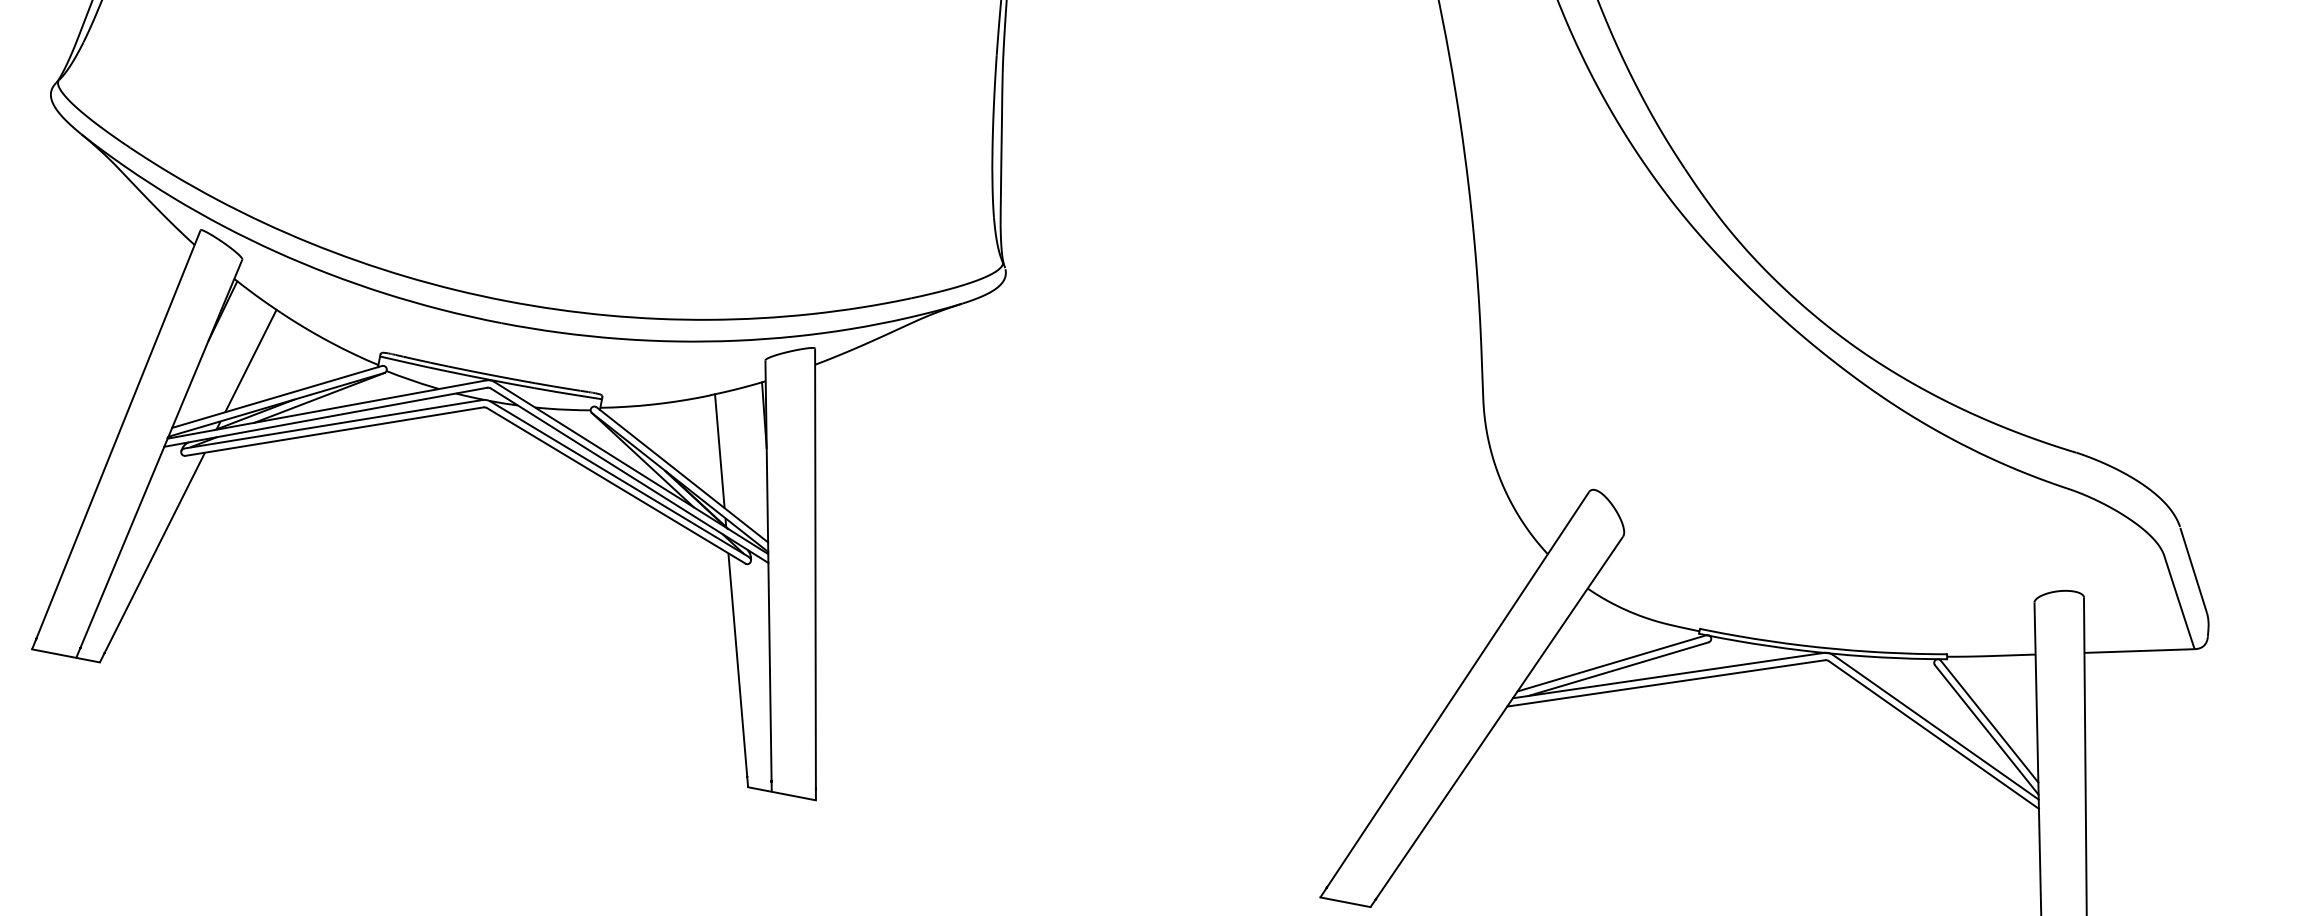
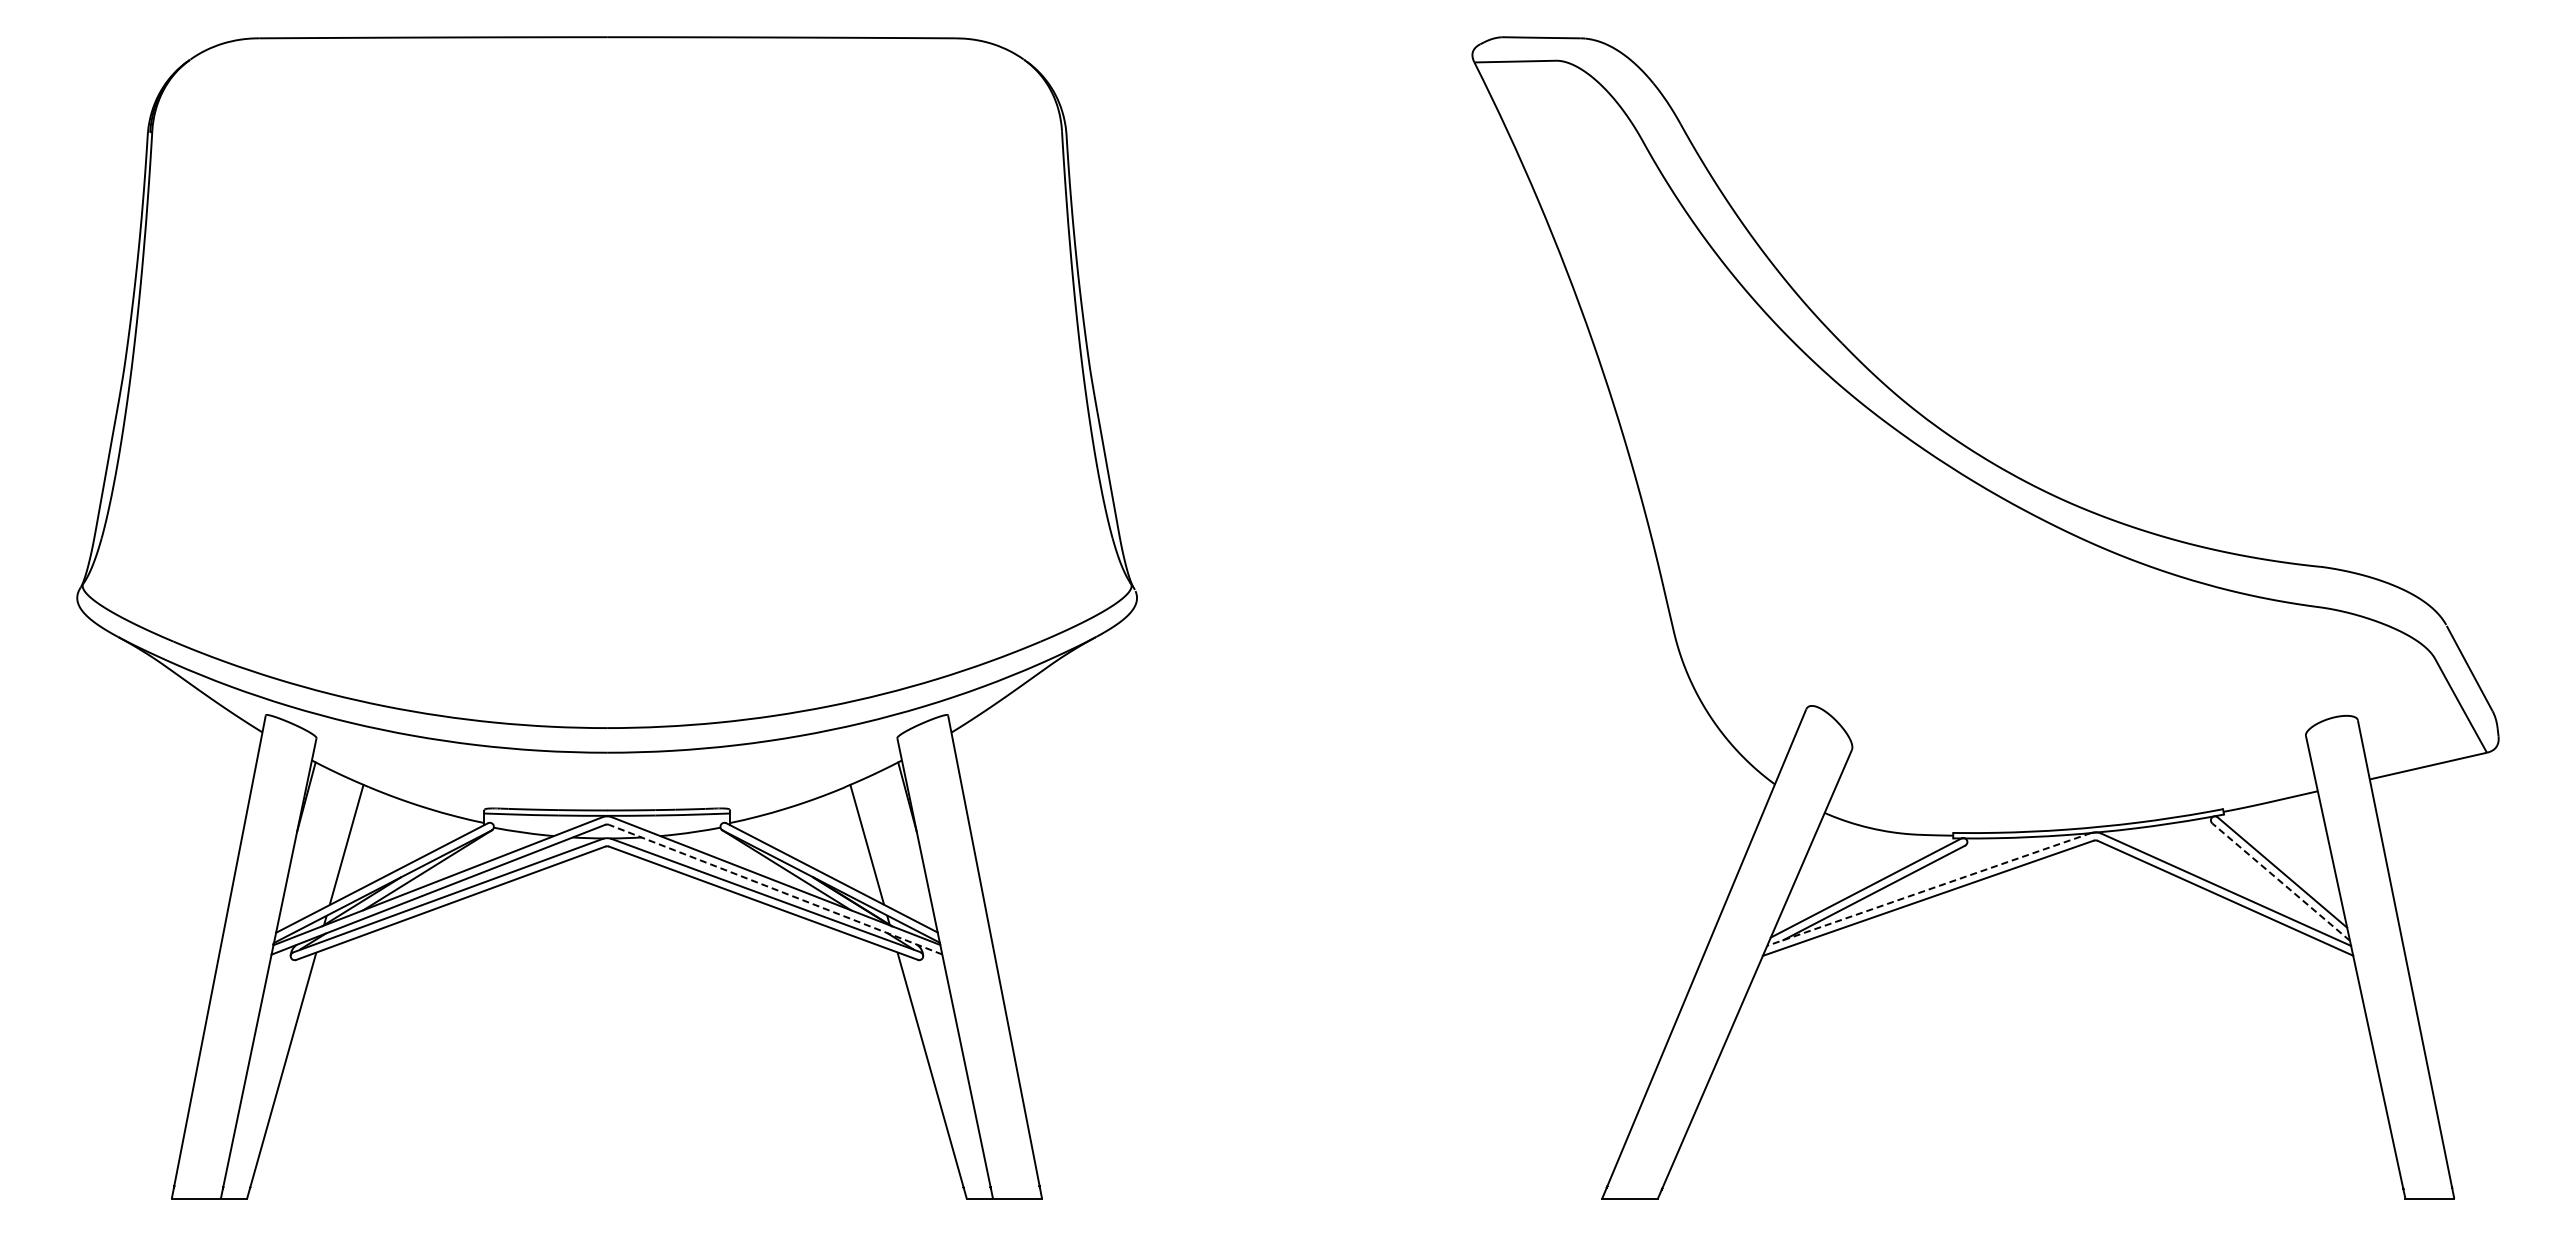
line: (629, 475) -> (775, 889), solid -> dashed
line: (1667, 675) -> (1928, 889), solid -> dashed
line: (1986, 729) -> (2280, 881), solid -> dashed

